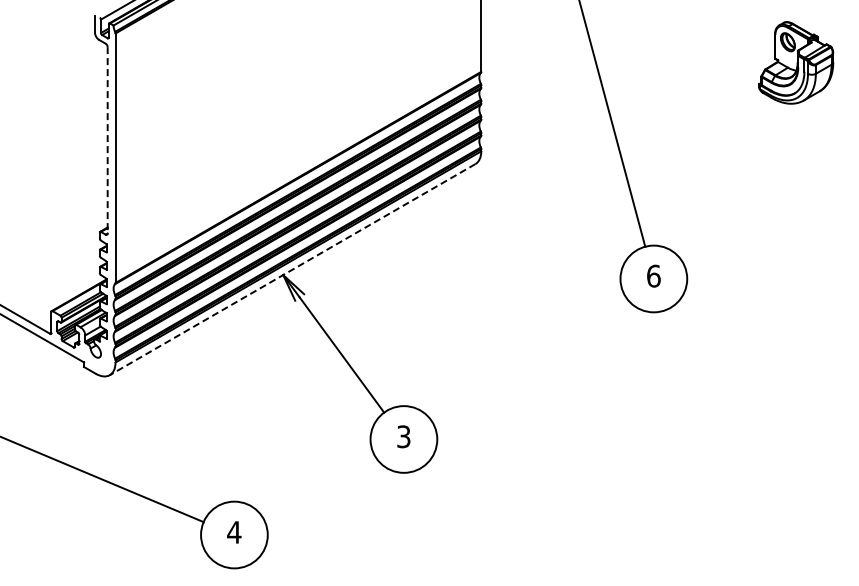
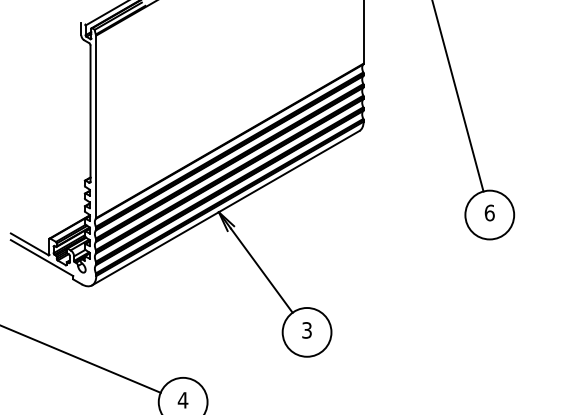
line: (107, 140) -> (90, 113), dashed -> solid
line: (292, 269) -> (225, 208), dashed -> solid

